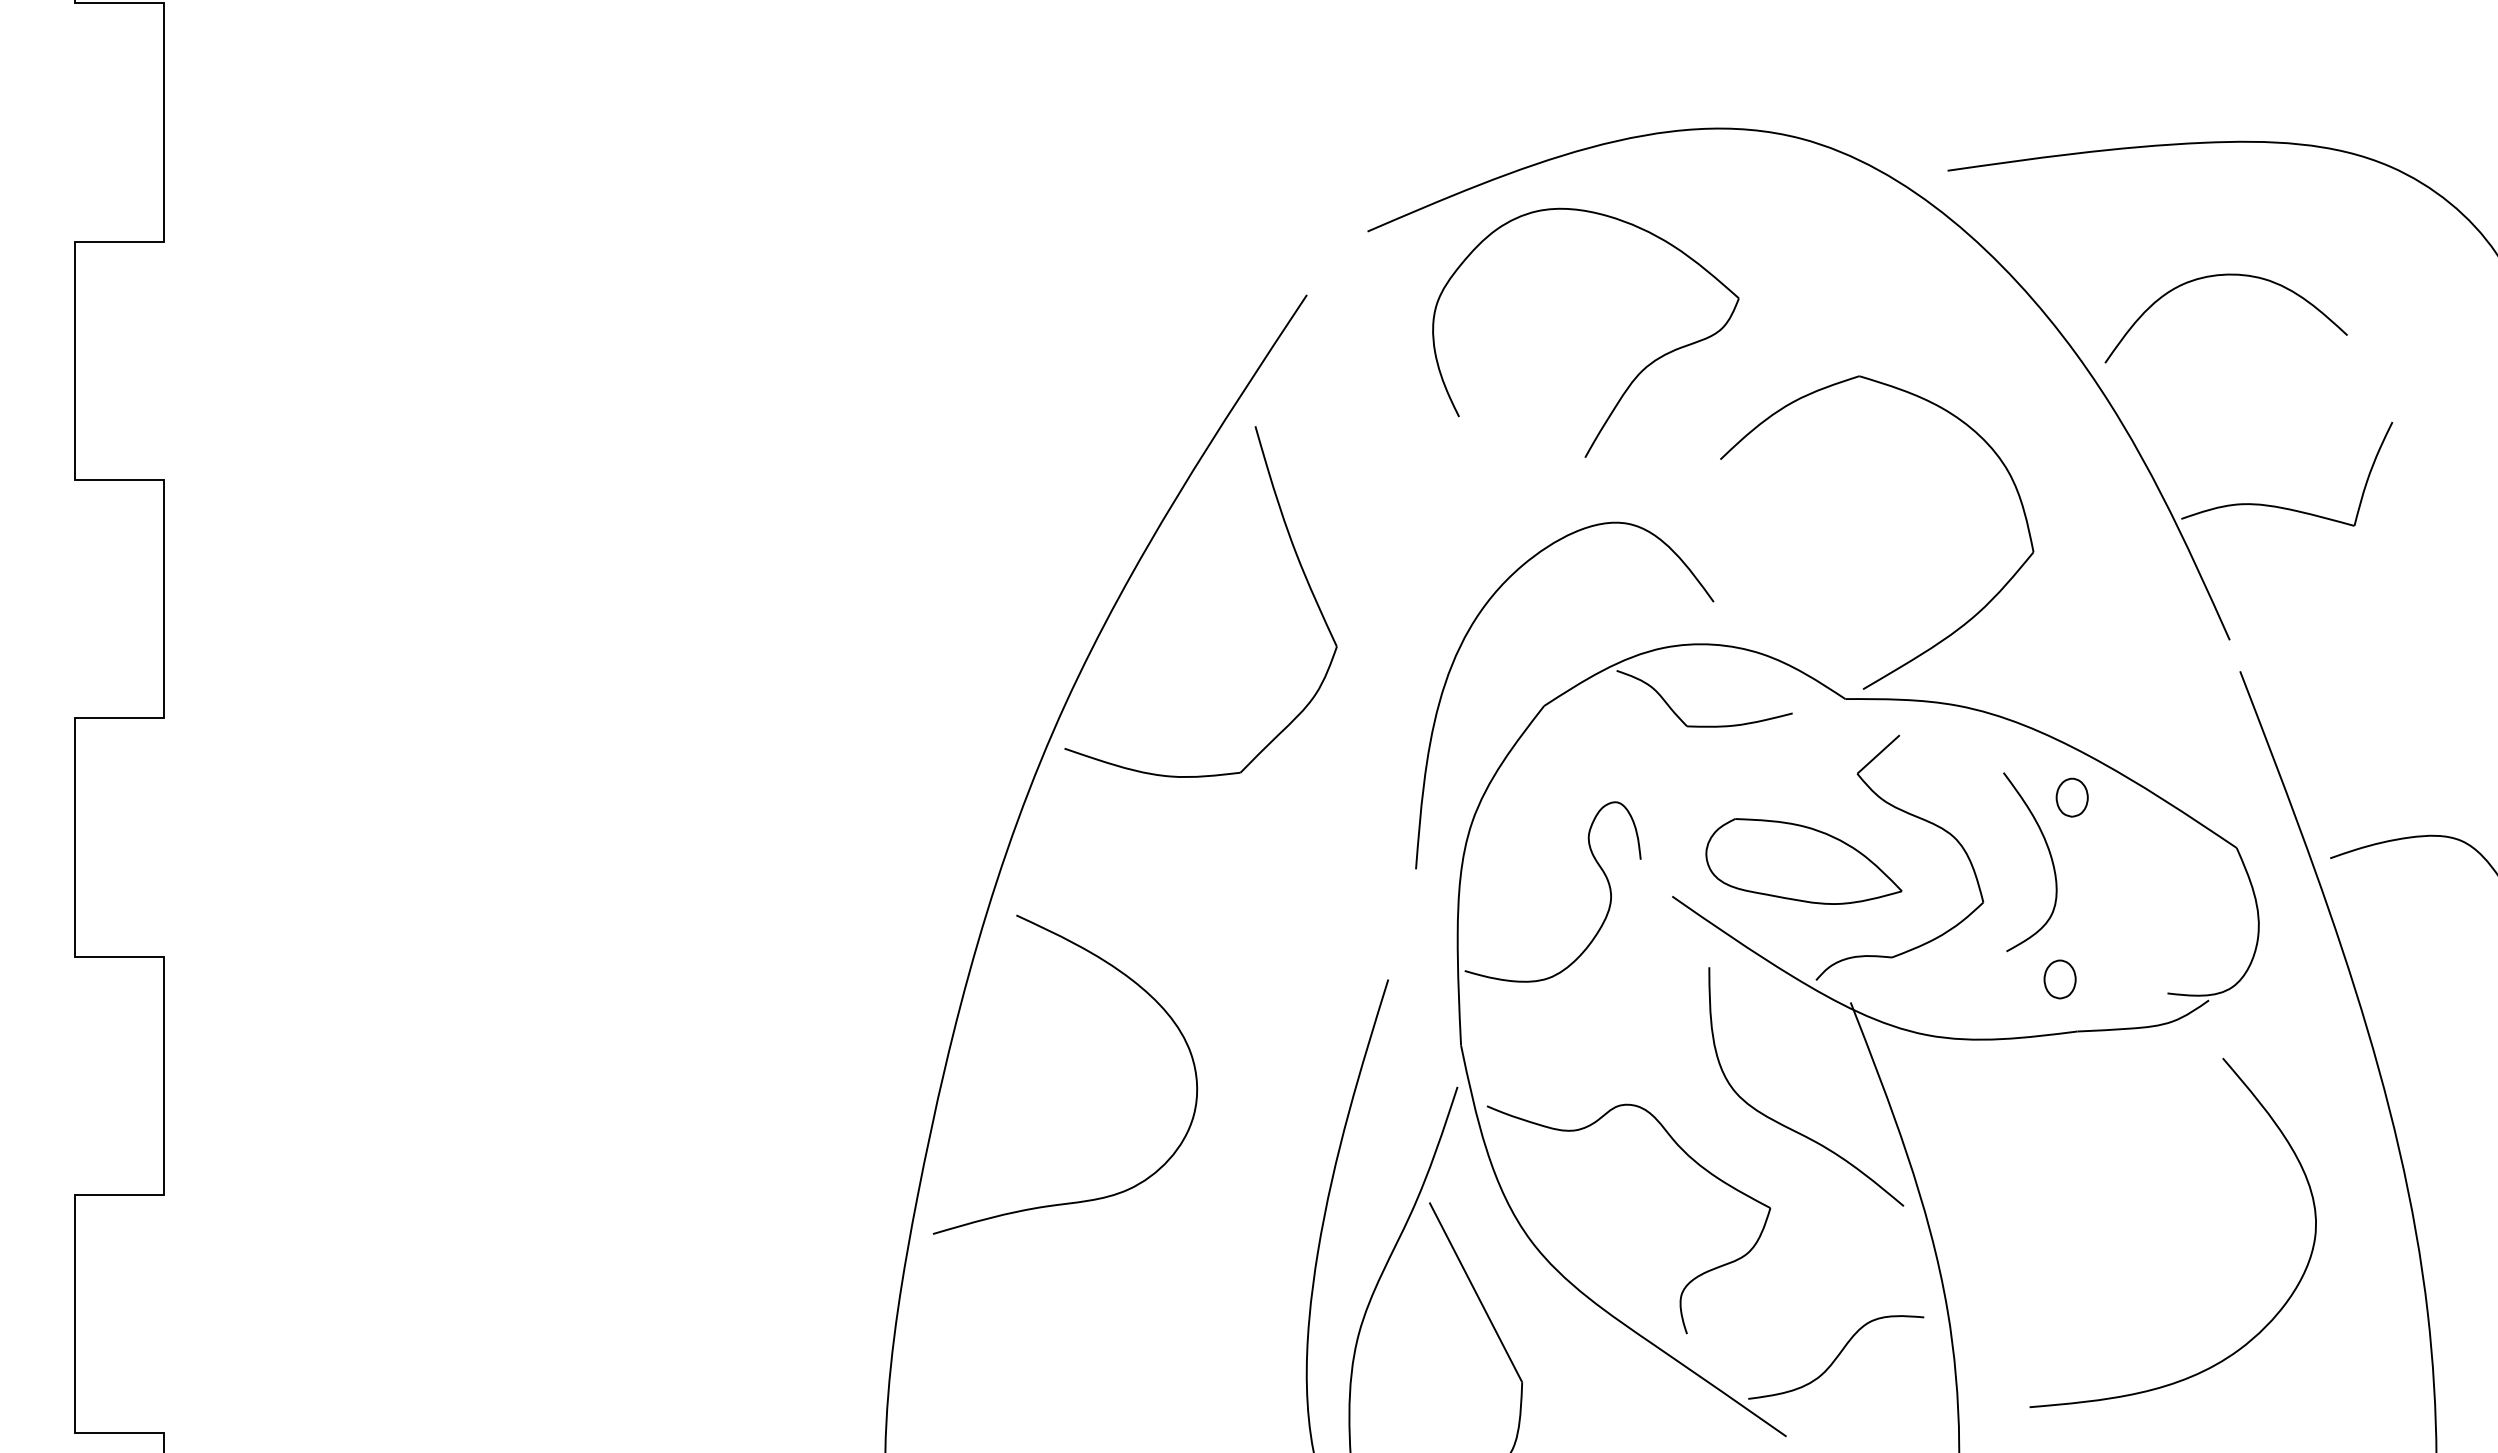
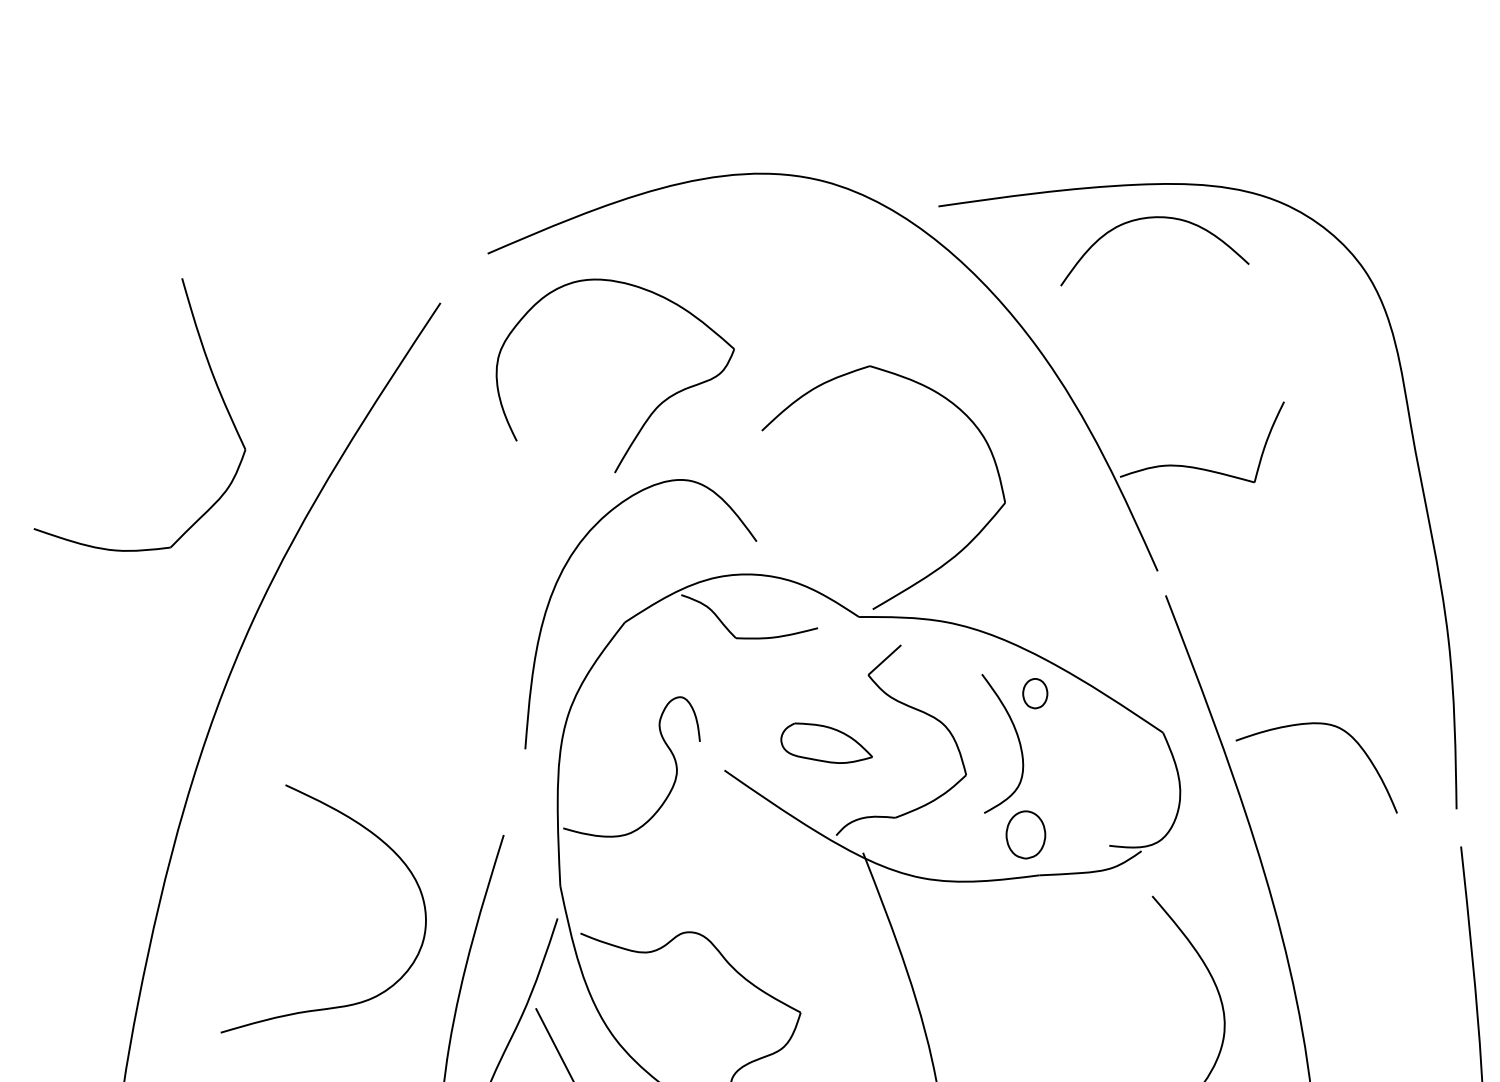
curve: (2218, 276) -> (1148, 218), moved
part: (1635, 376) -> (653, 409), moved
part: (1298, 562) -> (215, 384), moved
part: (1803, 861) -> (826, 743), size x0.6
part: (2059, 979) -> (1025, 834), size x1.6
curve: (1140, 988) -> (381, 841), moved
curve: (1787, 1126) -> (814, 949), removed

